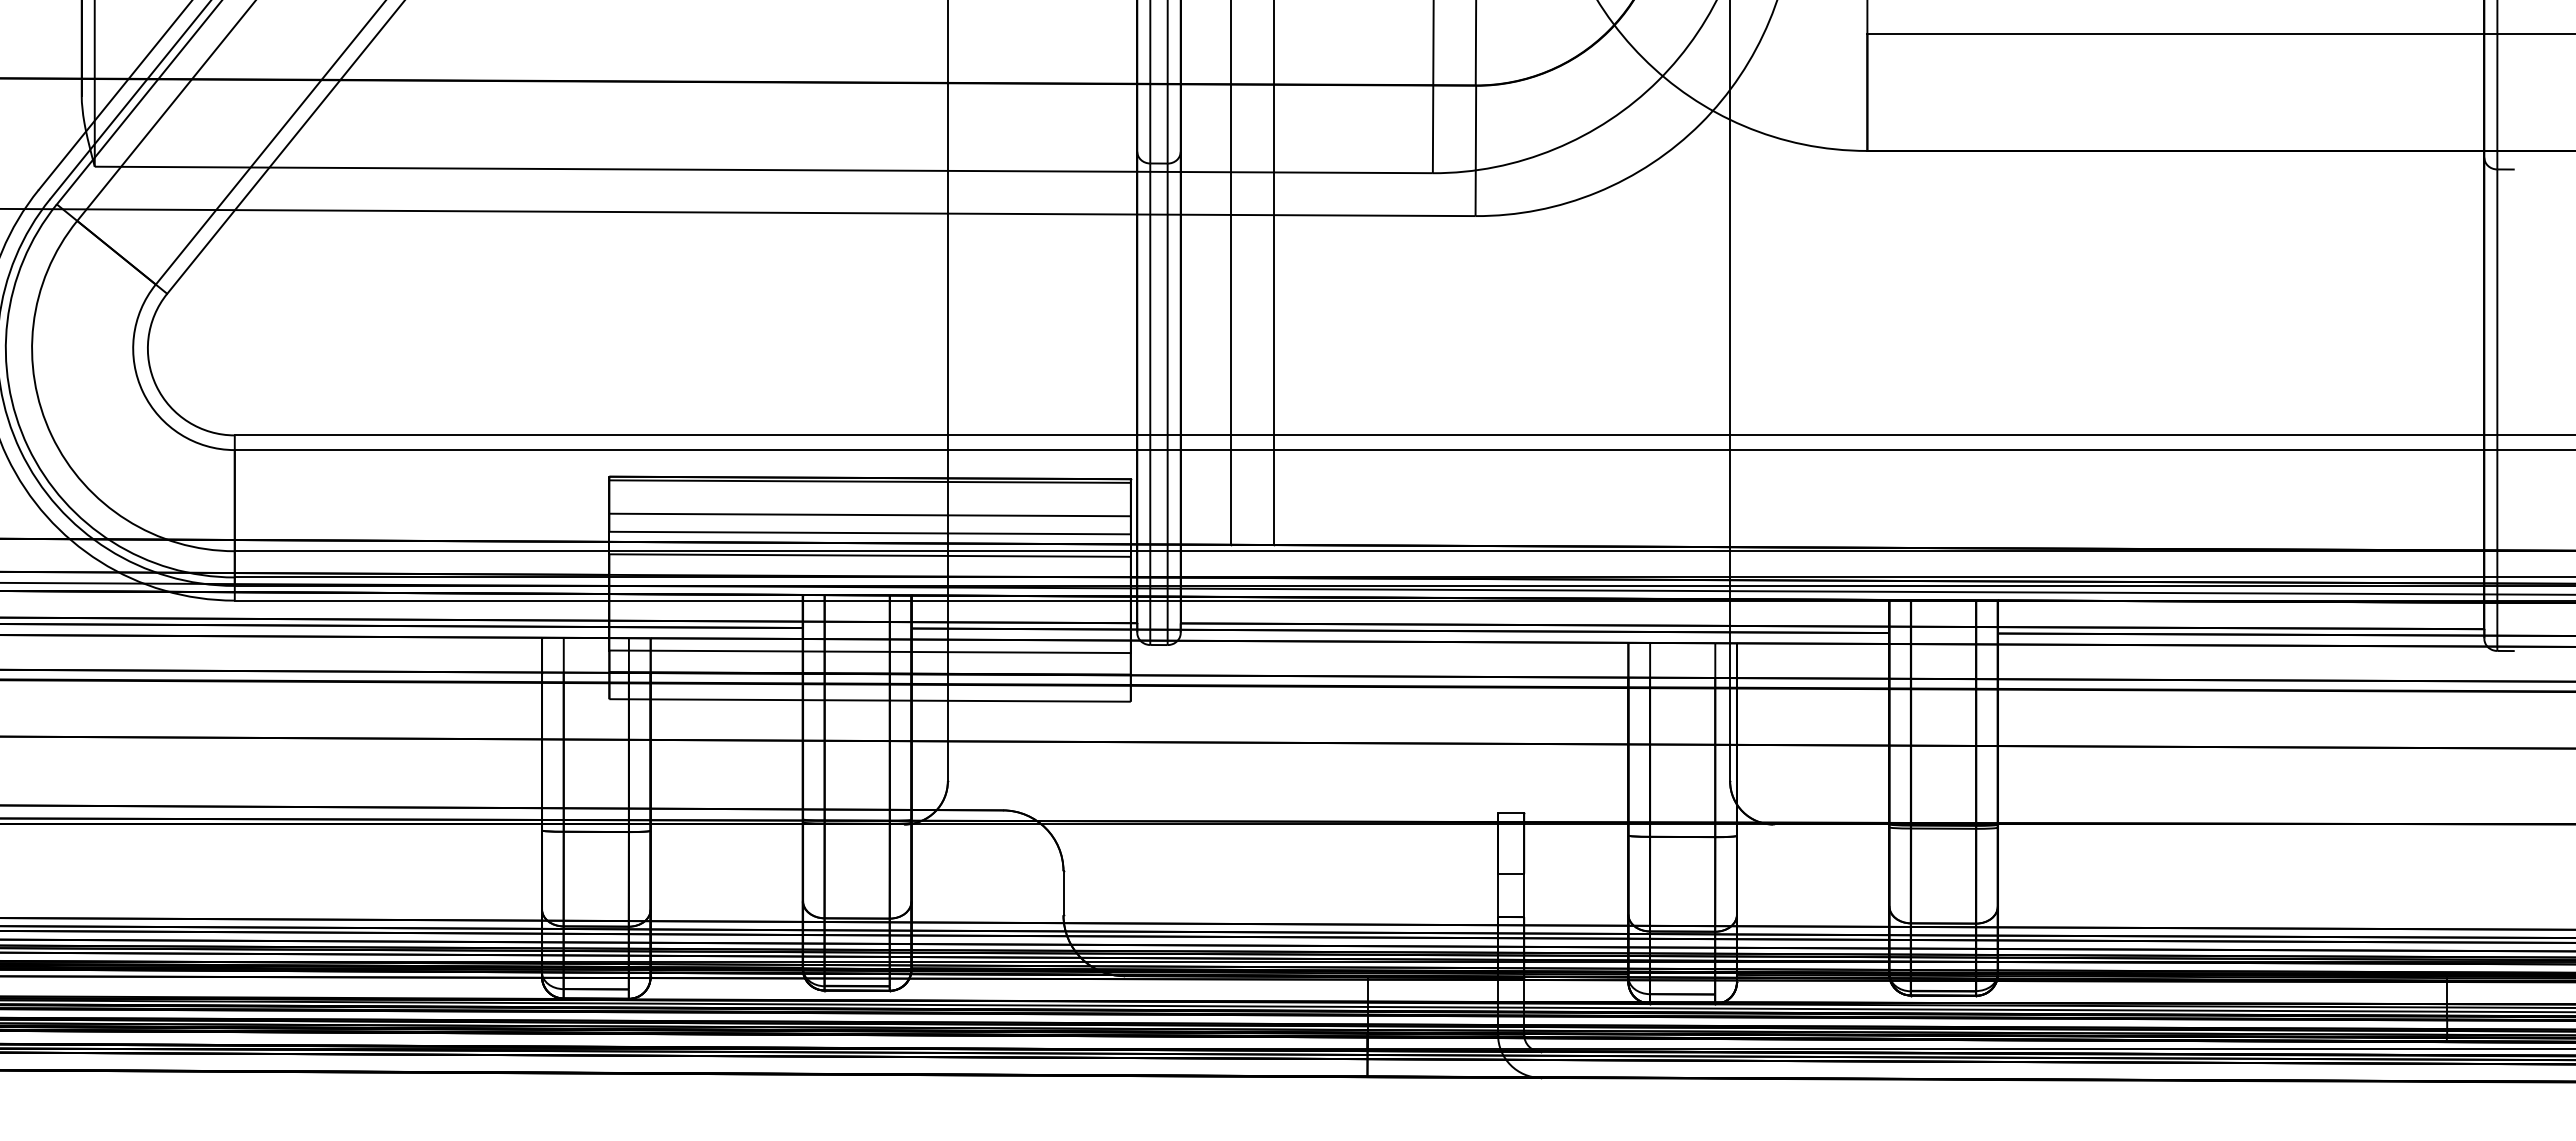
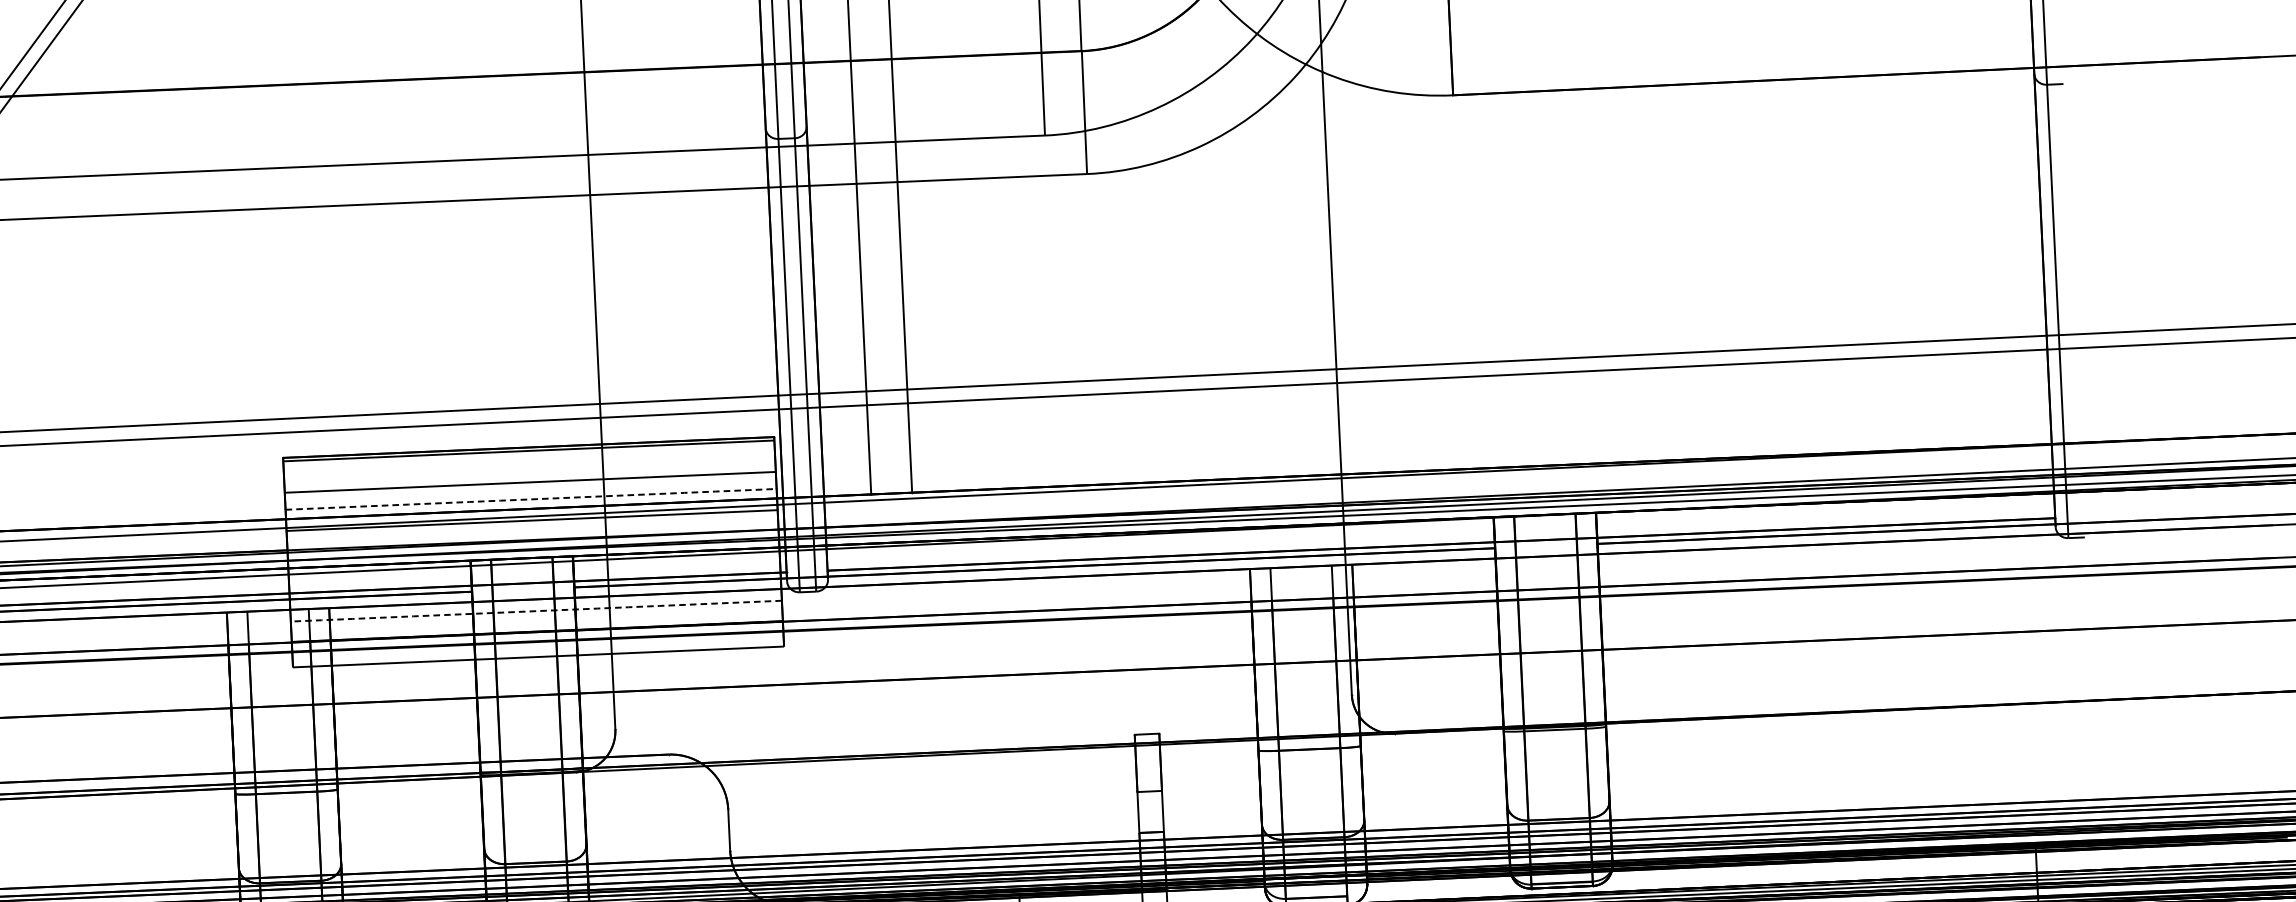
arc: (870, 533) -> (531, 499), solid -> dashed
arc: (870, 651) -> (536, 610), solid -> dashed

